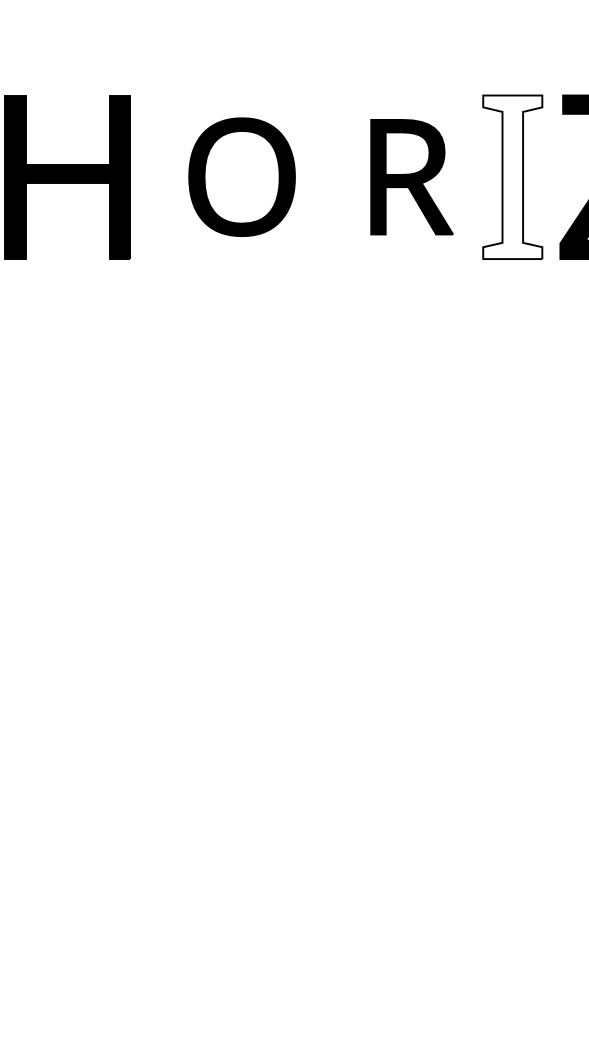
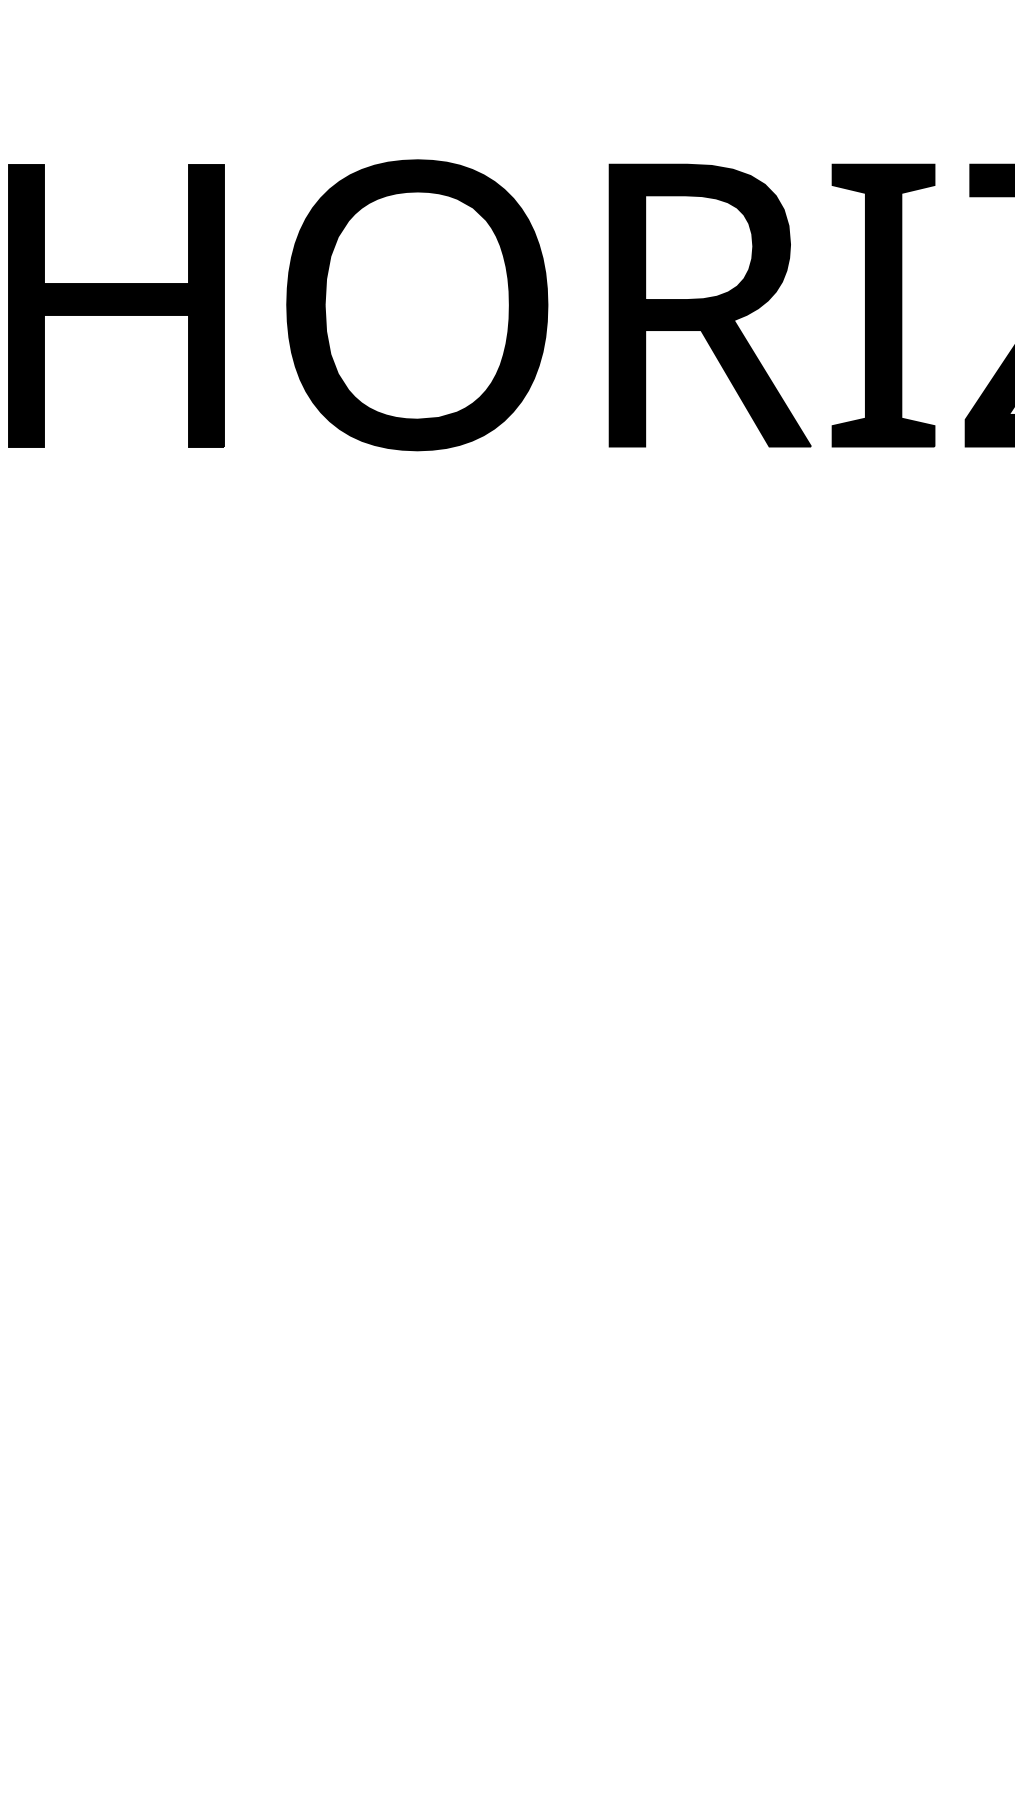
part: (411, 176) -> (709, 304), size x1.43
part: (241, 177) -> (416, 305), size x1.43
fill: (512, 177) -> (883, 305), added

